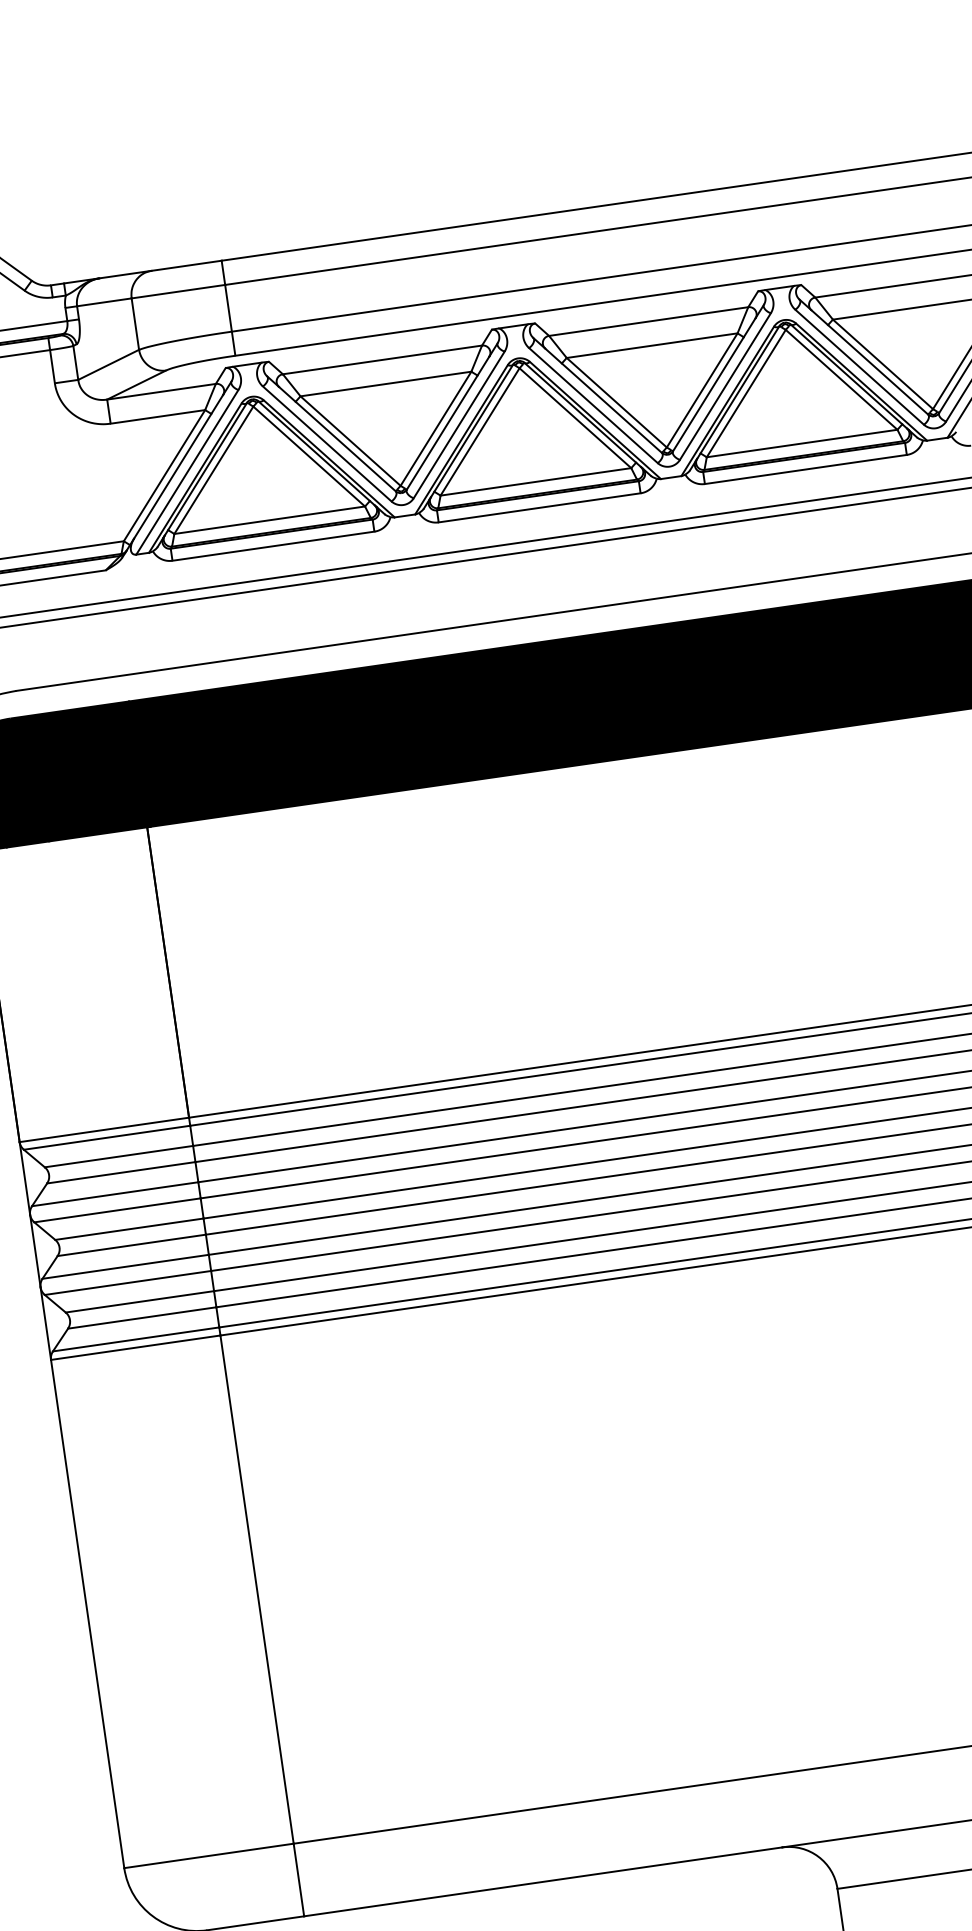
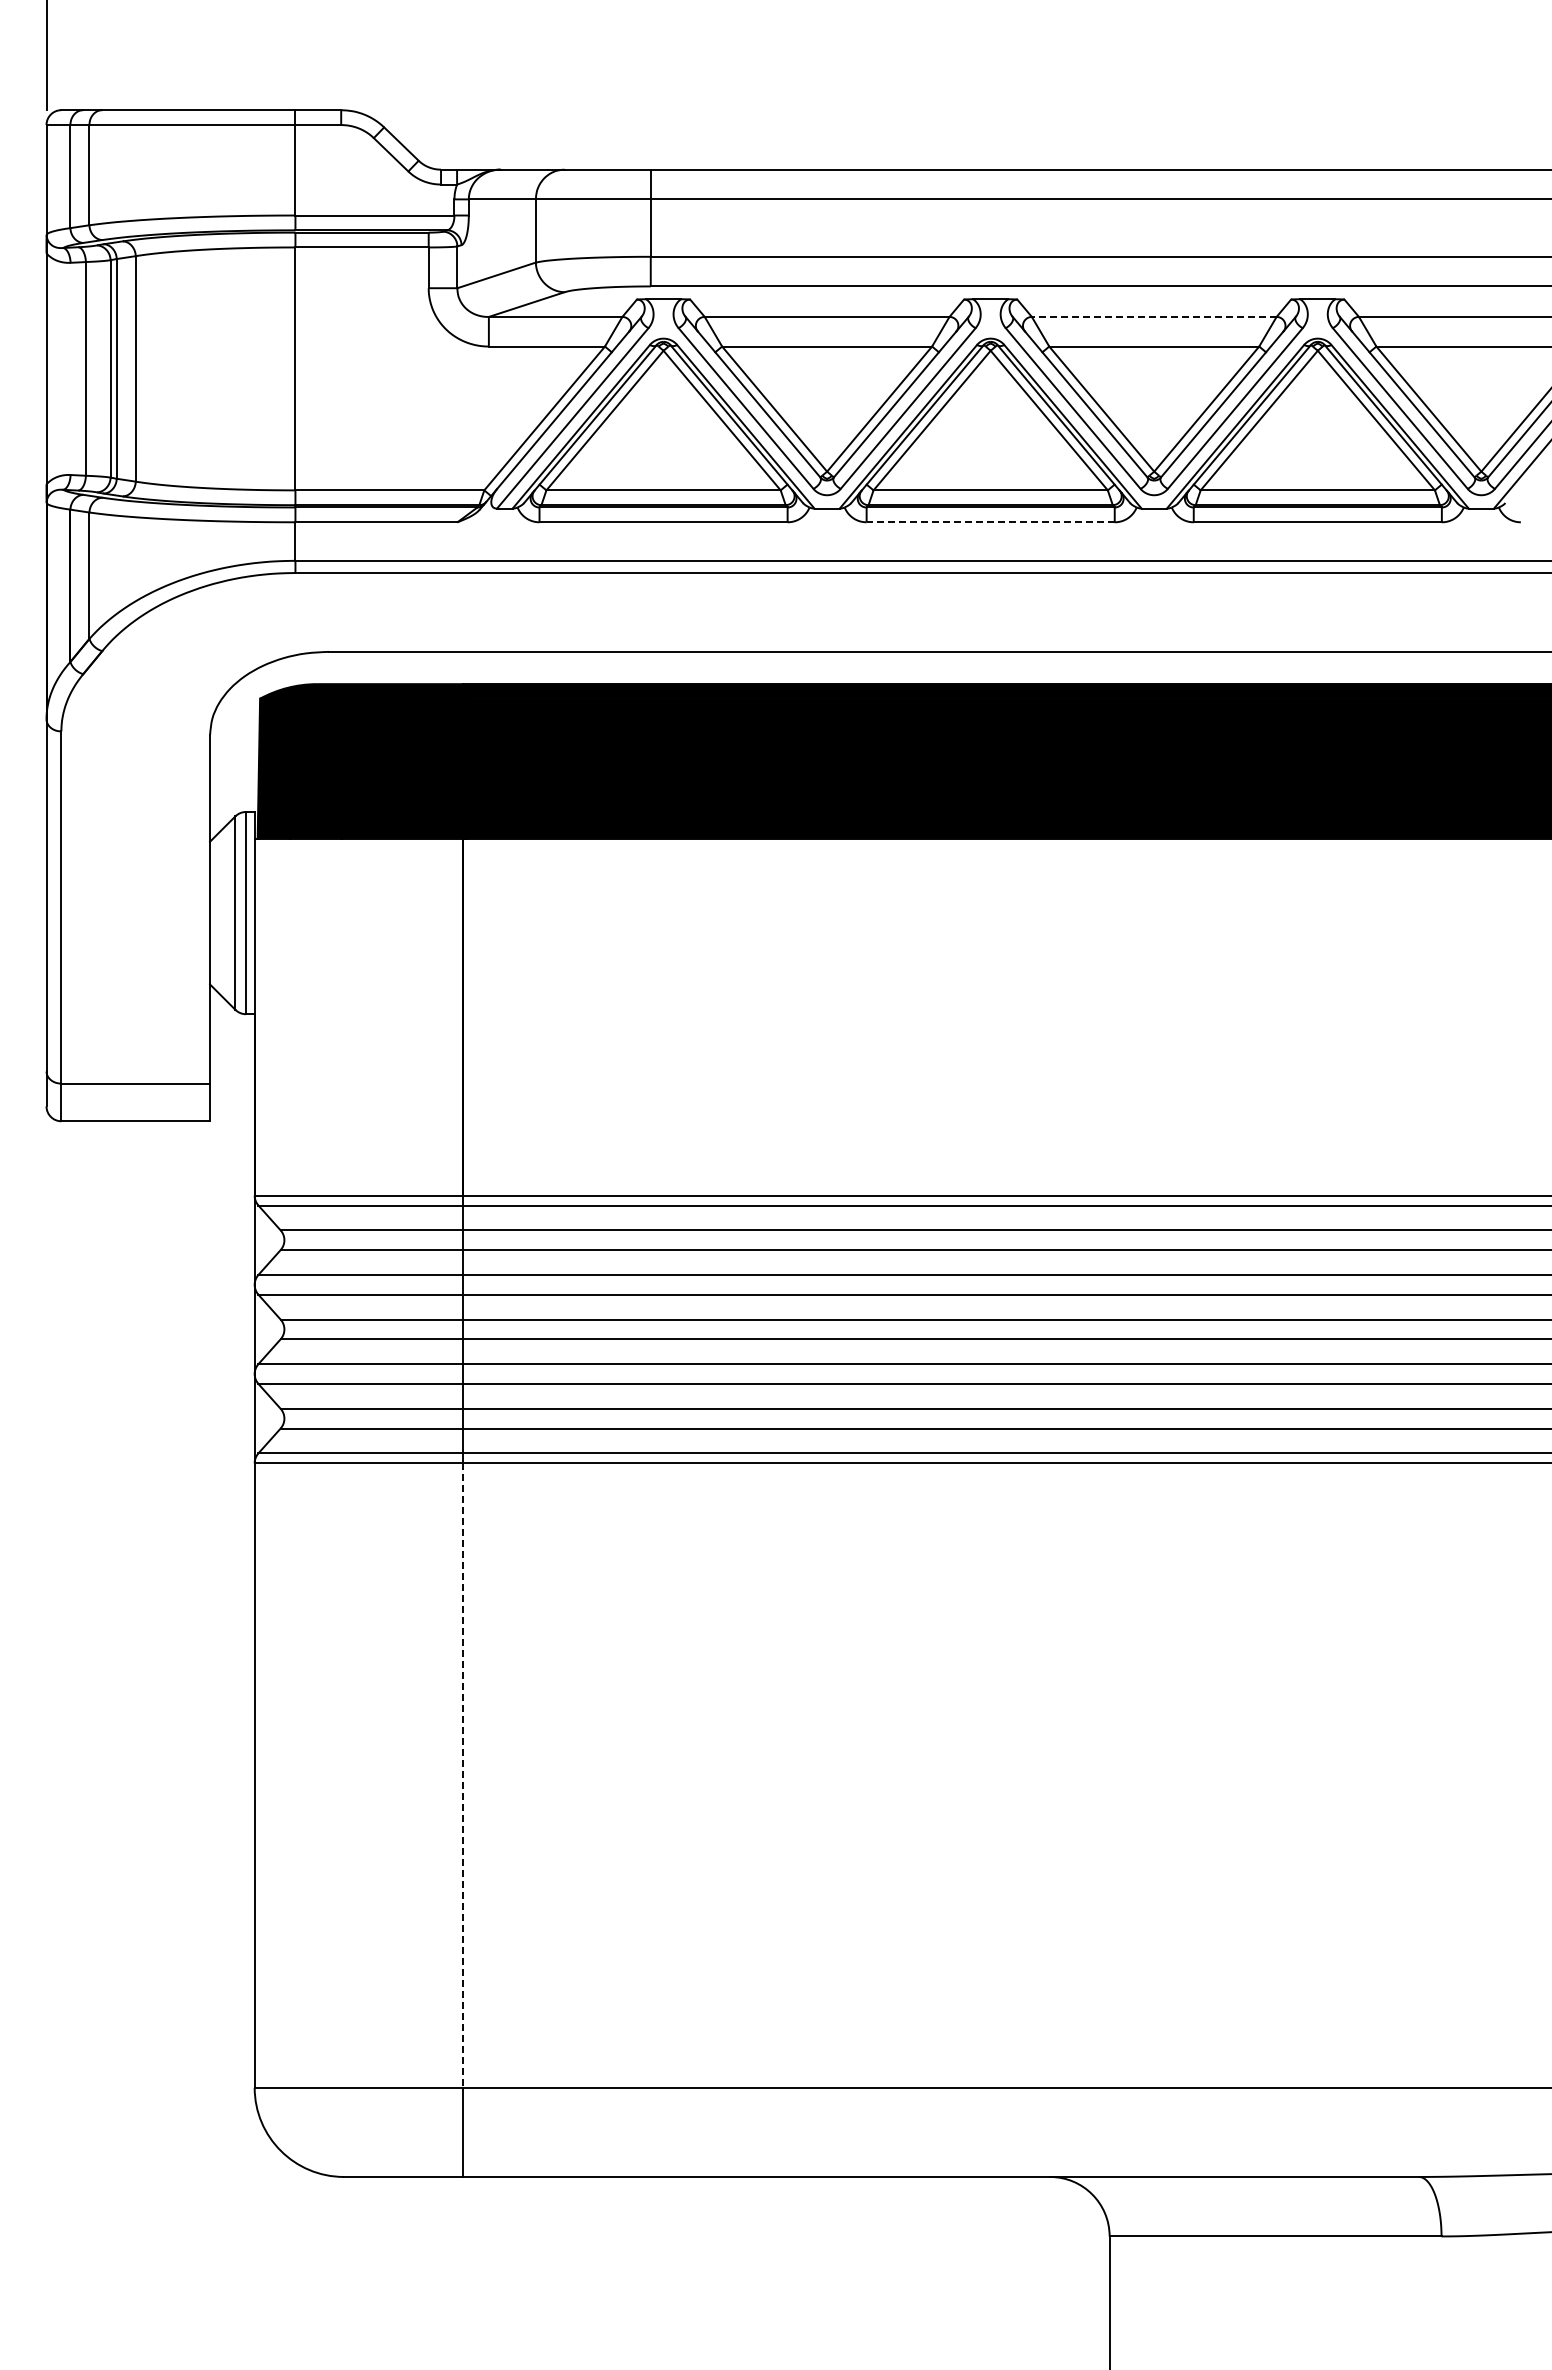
line: (648, 321) -> (1153, 316), solid -> dashed
line: (539, 508) -> (990, 522), solid -> dashed
line: (256, 1590) -> (462, 1776), solid -> dashed

